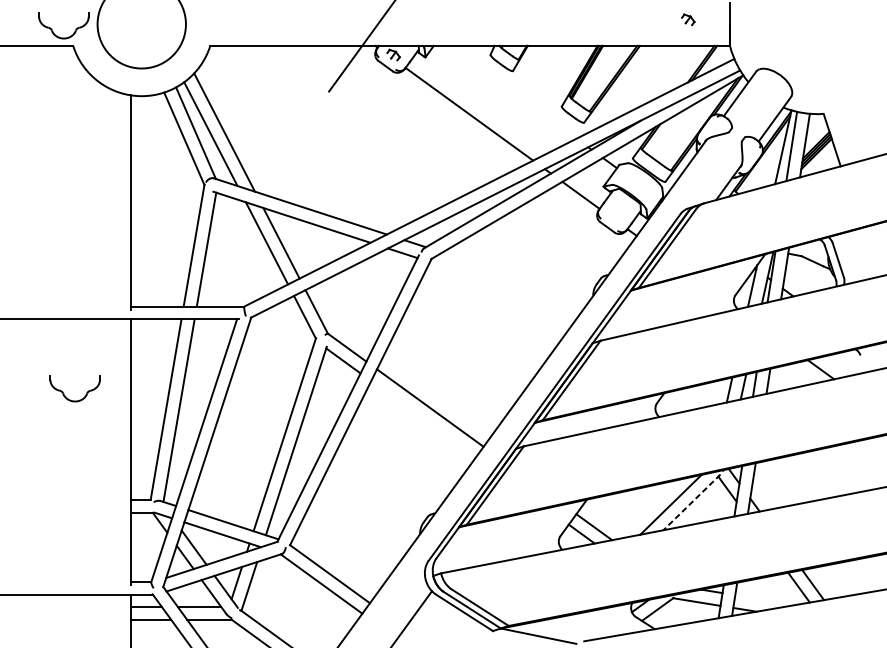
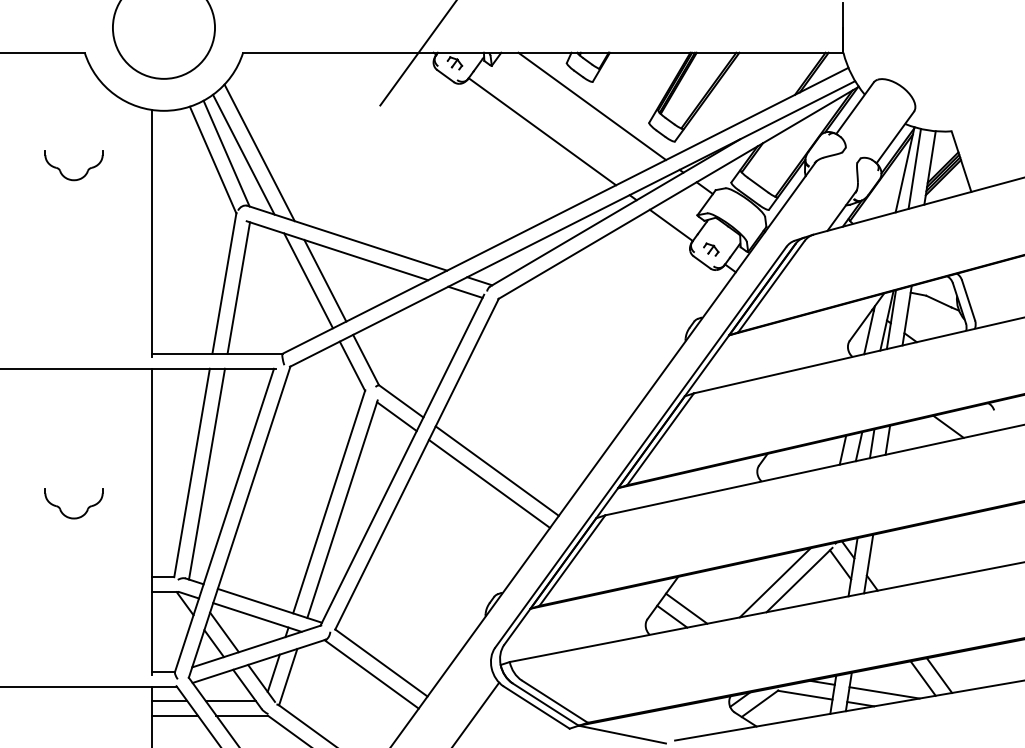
part: (688, 19) -> (711, 249), moved
part: (60, 37) -> (70, 178), moved
line: (512, 92) -> (592, 106), added
part: (64, 393) -> (61, 509), moved
line: (423, 418) -> (489, 483), added
line: (691, 502) -> (799, 580), dashed -> solid
line: (765, 599) -> (884, 692), added

